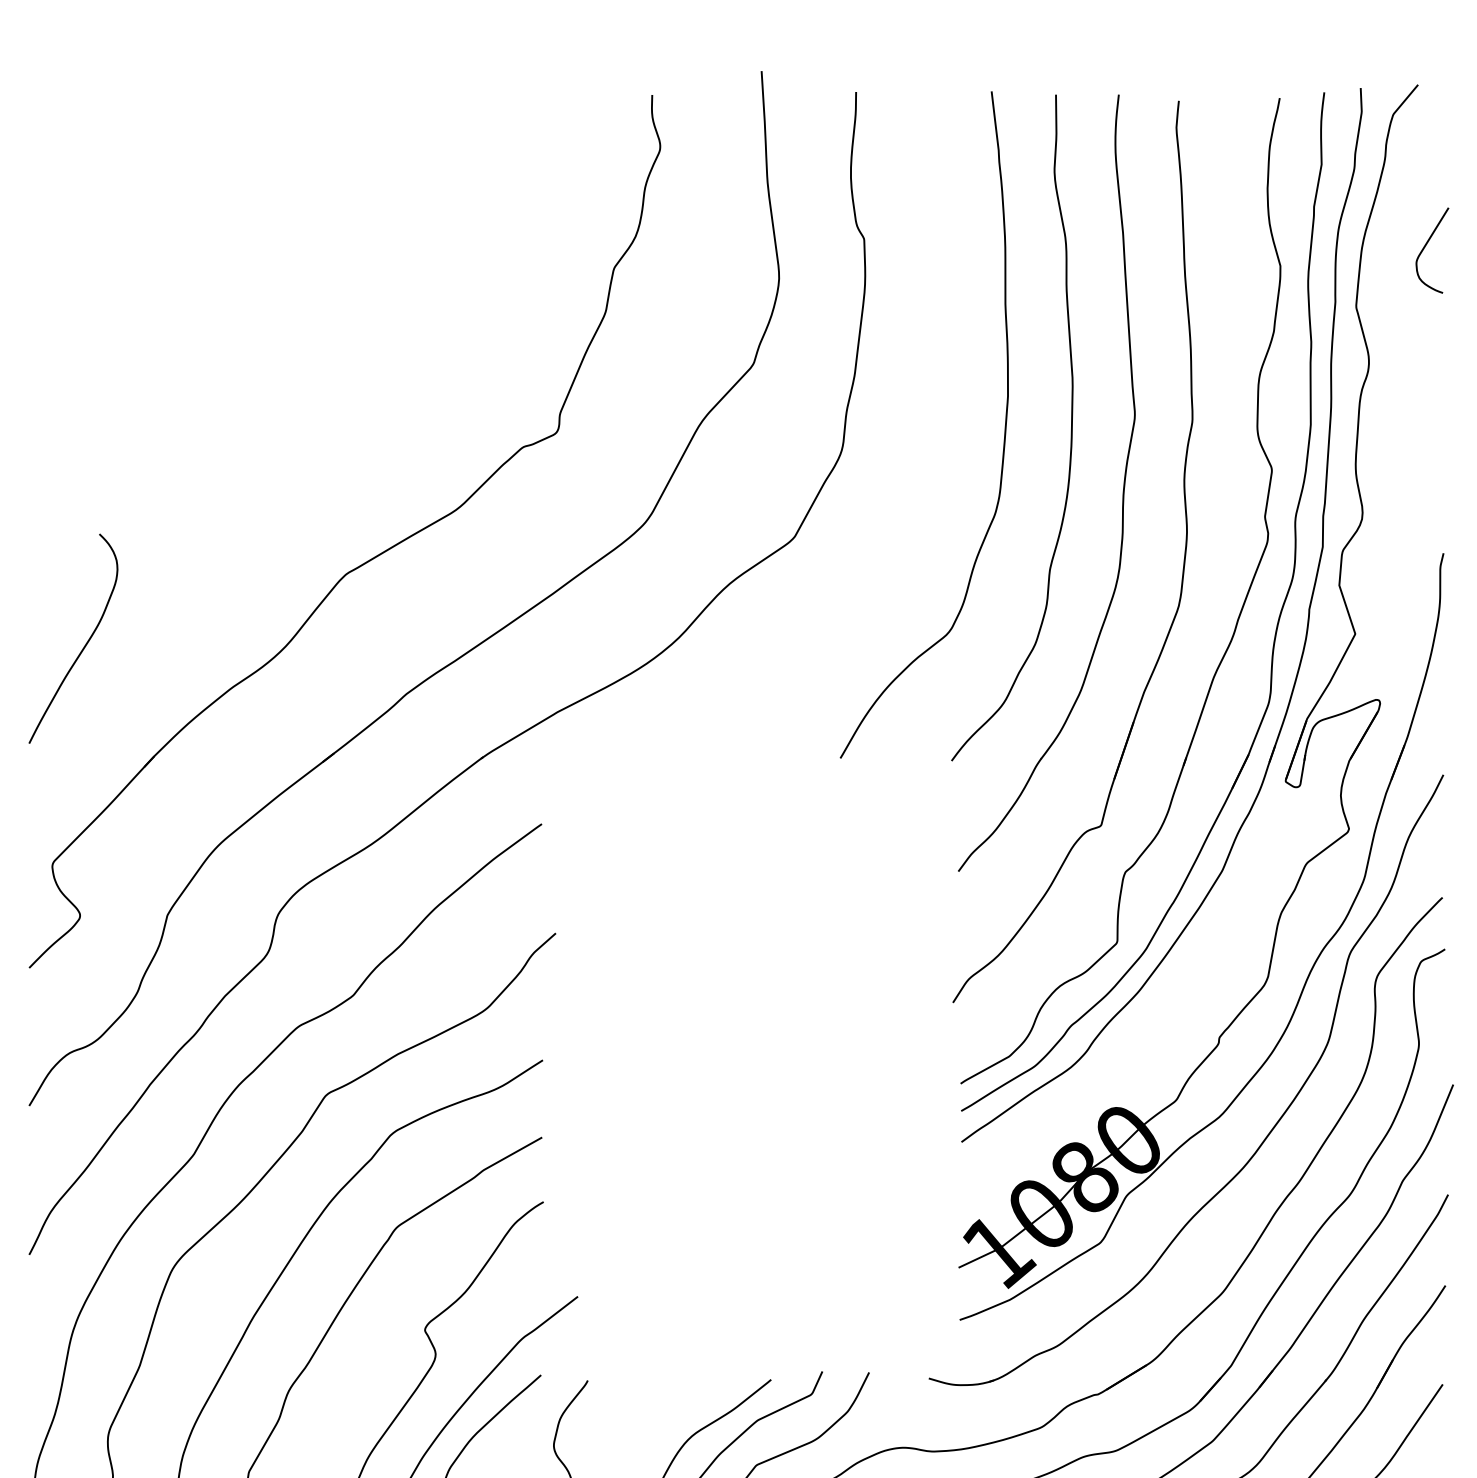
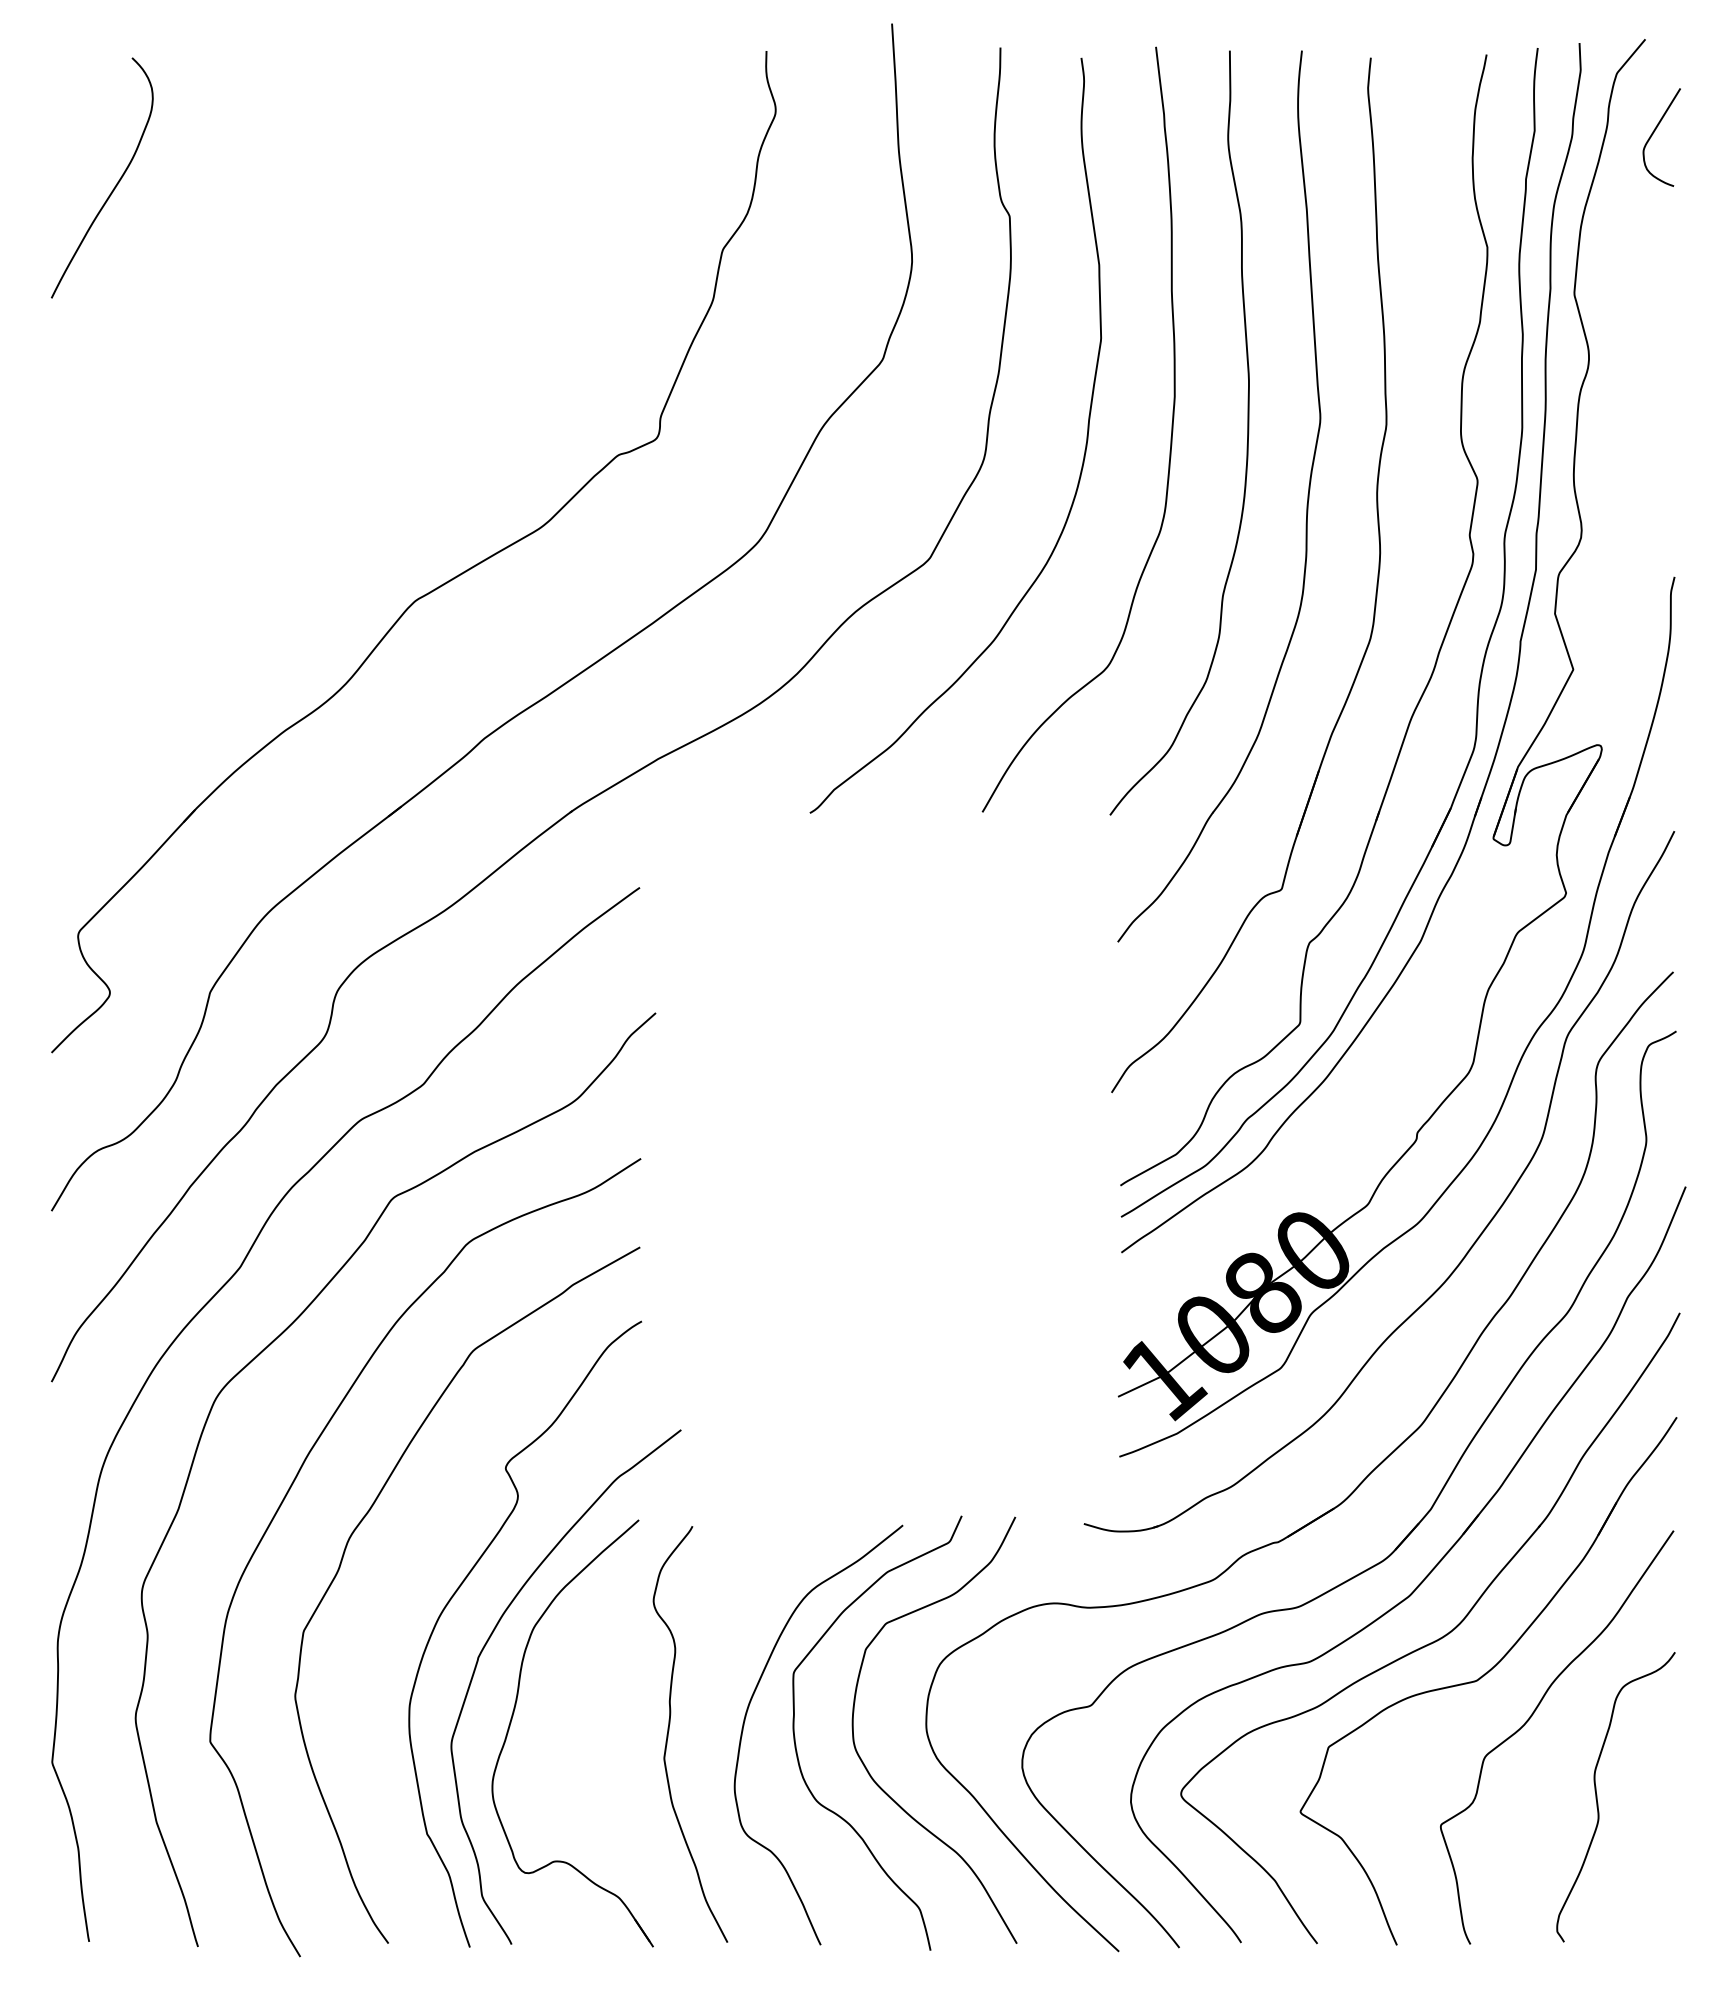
curve: (1425, 247) -> (1653, 134), moved
curve: (927, 451) -> (1082, 460), added
curve: (84, 646) -> (114, 186), moved

